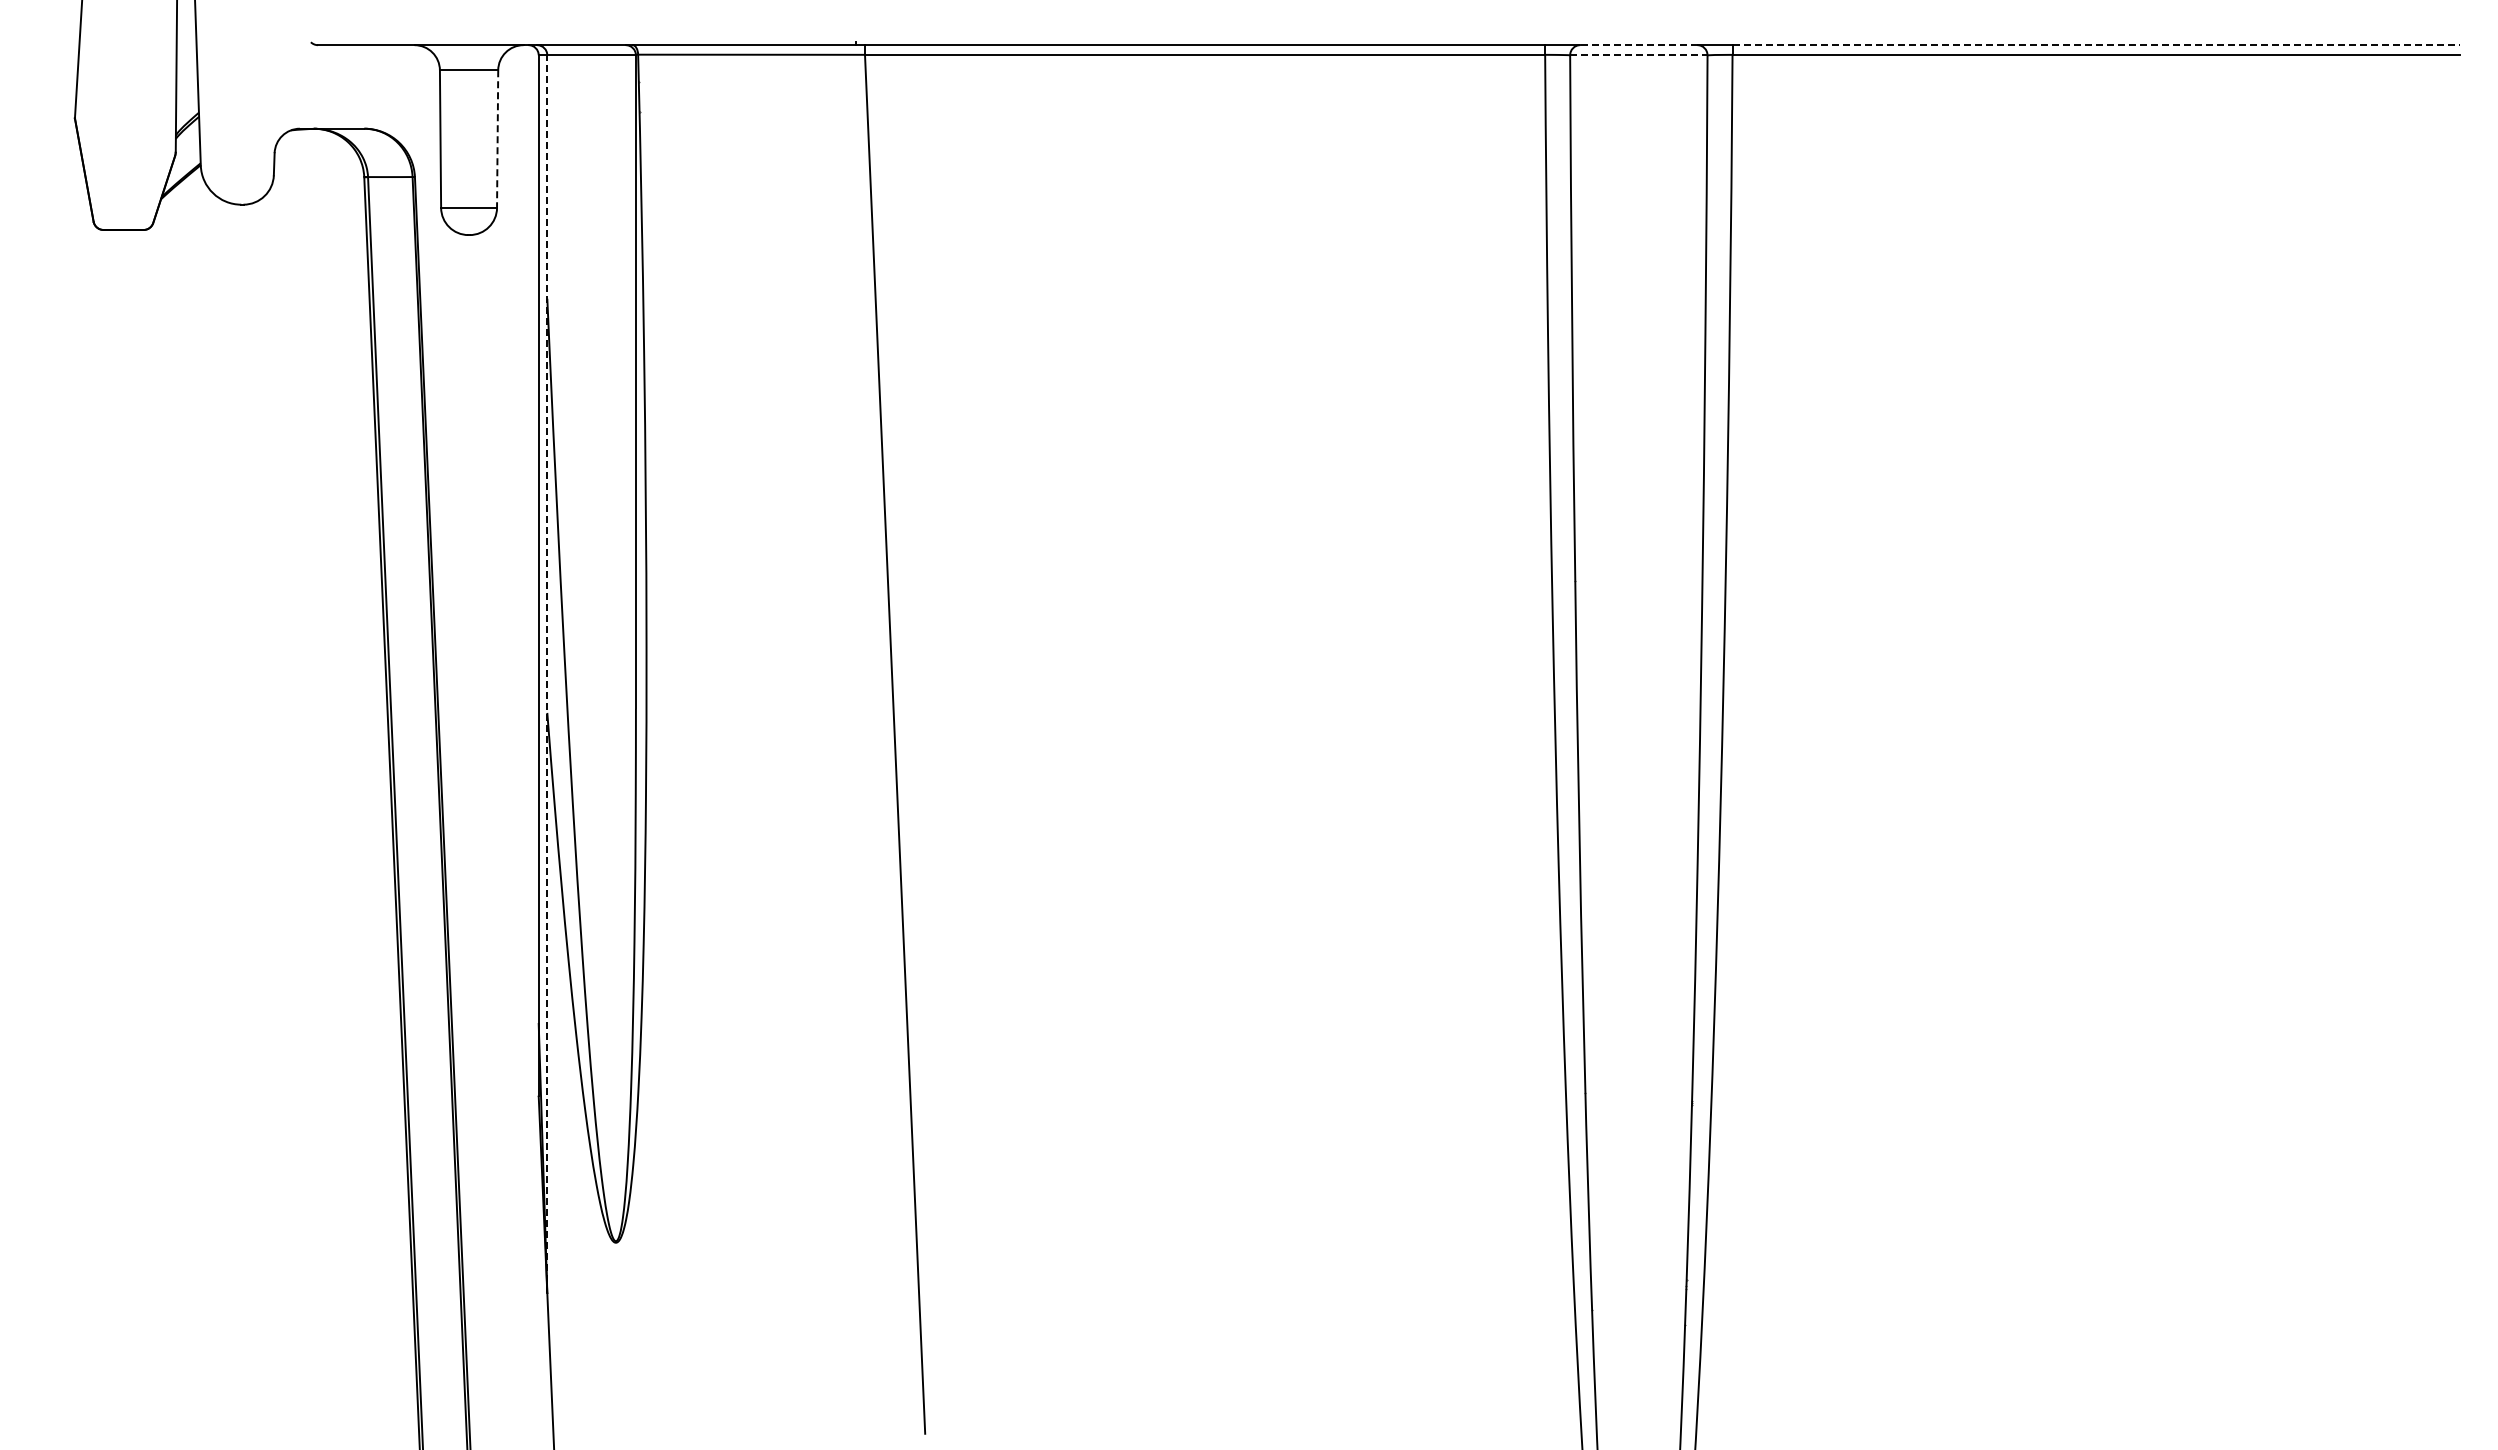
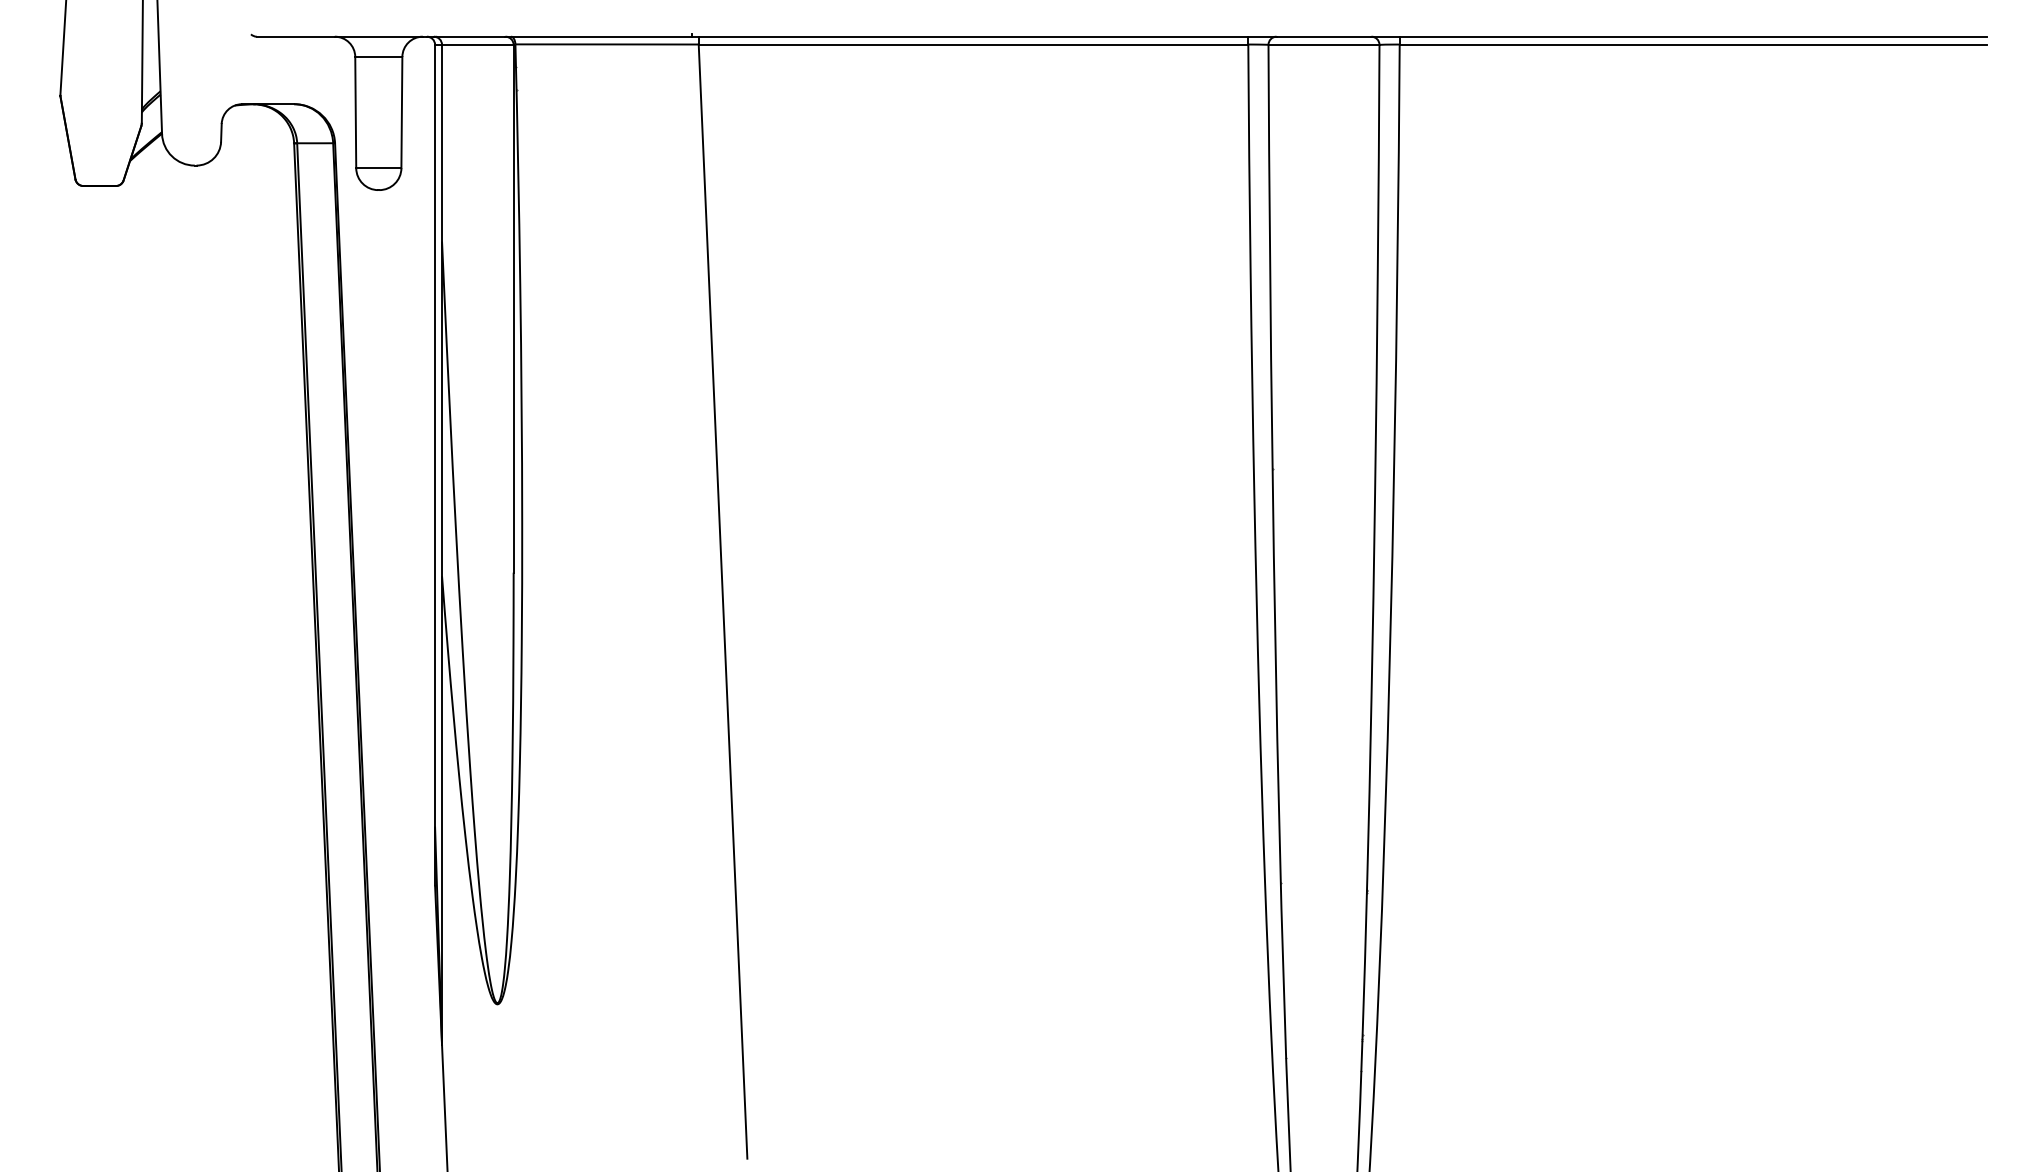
line: (1638, 45) -> (1323, 36), dashed -> solid
line: (2096, 45) -> (1693, 36), dashed -> solid
line: (1638, 55) -> (1323, 45), dashed -> solid
line: (497, 139) -> (401, 112), dashed -> solid
line: (547, 674) -> (442, 545), dashed -> solid

